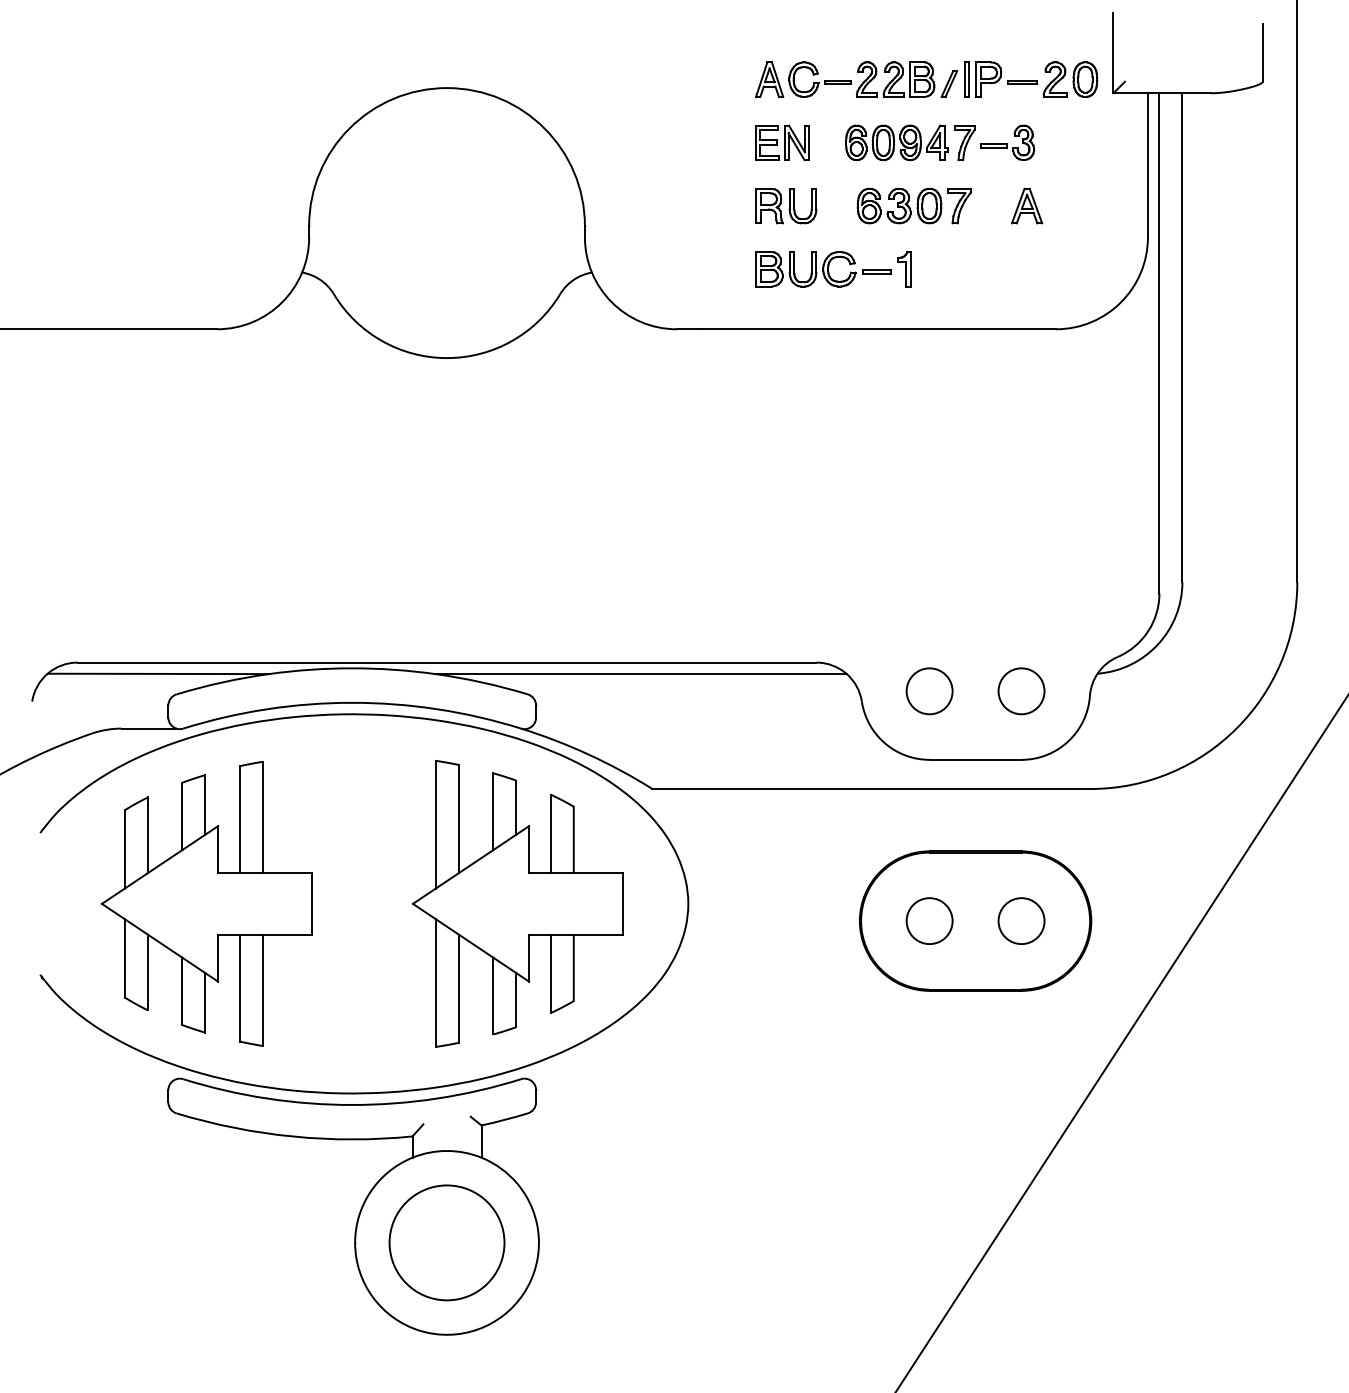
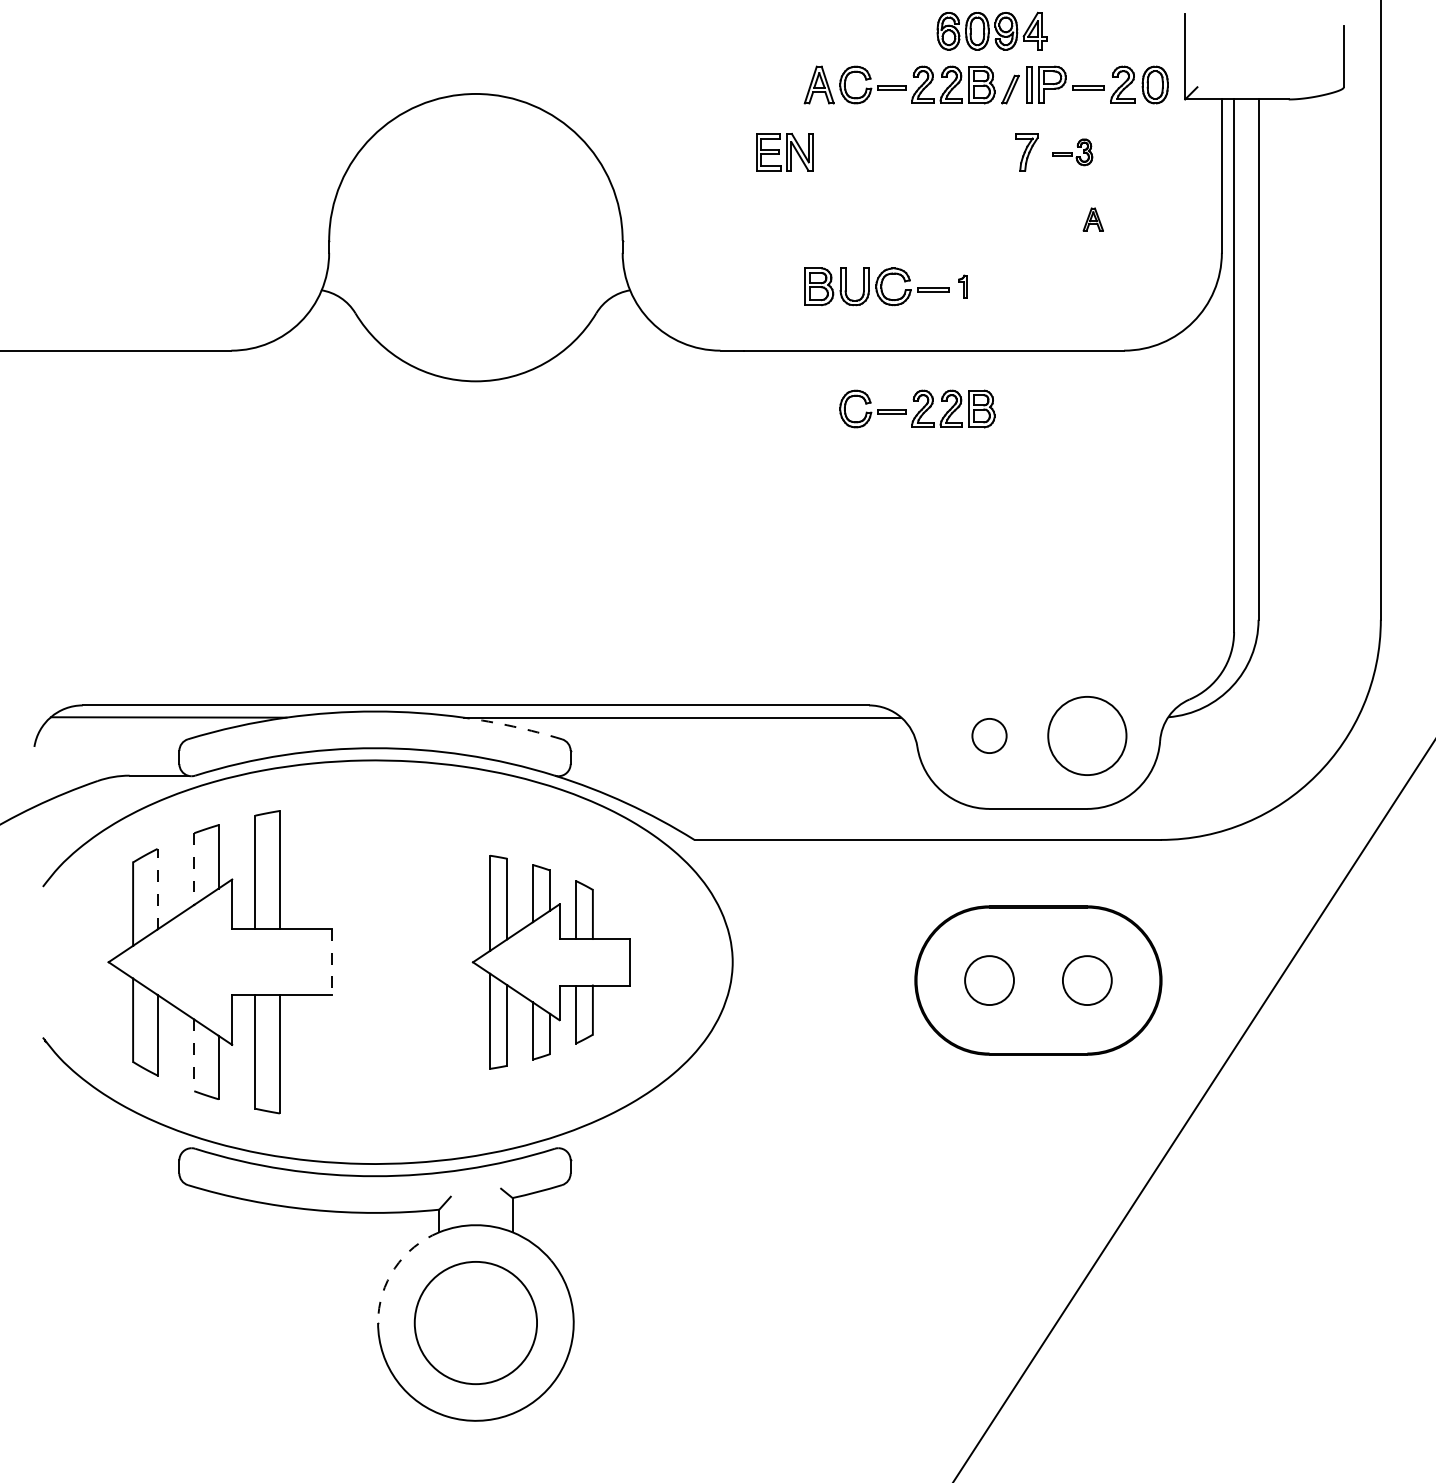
part: (896, 142) -> (991, 30), moved
part: (782, 143) -> (784, 152), moved
part: (1007, 143) -> (1072, 152), size x0.7
part: (785, 206) -> (836, 219), removed
part: (914, 206) -> (973, 219), removed
part: (1027, 206) -> (1093, 219), size x0.6
part: (904, 268) -> (962, 286), size x0.6
part: (861, 383) -> (917, 408), added
arc: (482, 682) -> (513, 726), solid -> dashed
circle: (929, 690) -> (989, 735), size x0.7
circle: (1020, 690) -> (1086, 735), size x1.6
line: (182, 816) -> (194, 869), solid -> dashed
line: (147, 834) -> (157, 888), solid -> dashed
line: (312, 904) -> (332, 962), solid -> dashed
part: (517, 904) -> (550, 962), size x0.7
line: (182, 991) -> (194, 1055), solid -> dashed
arc: (370, 1191) -> (394, 1268), solid -> dashed

